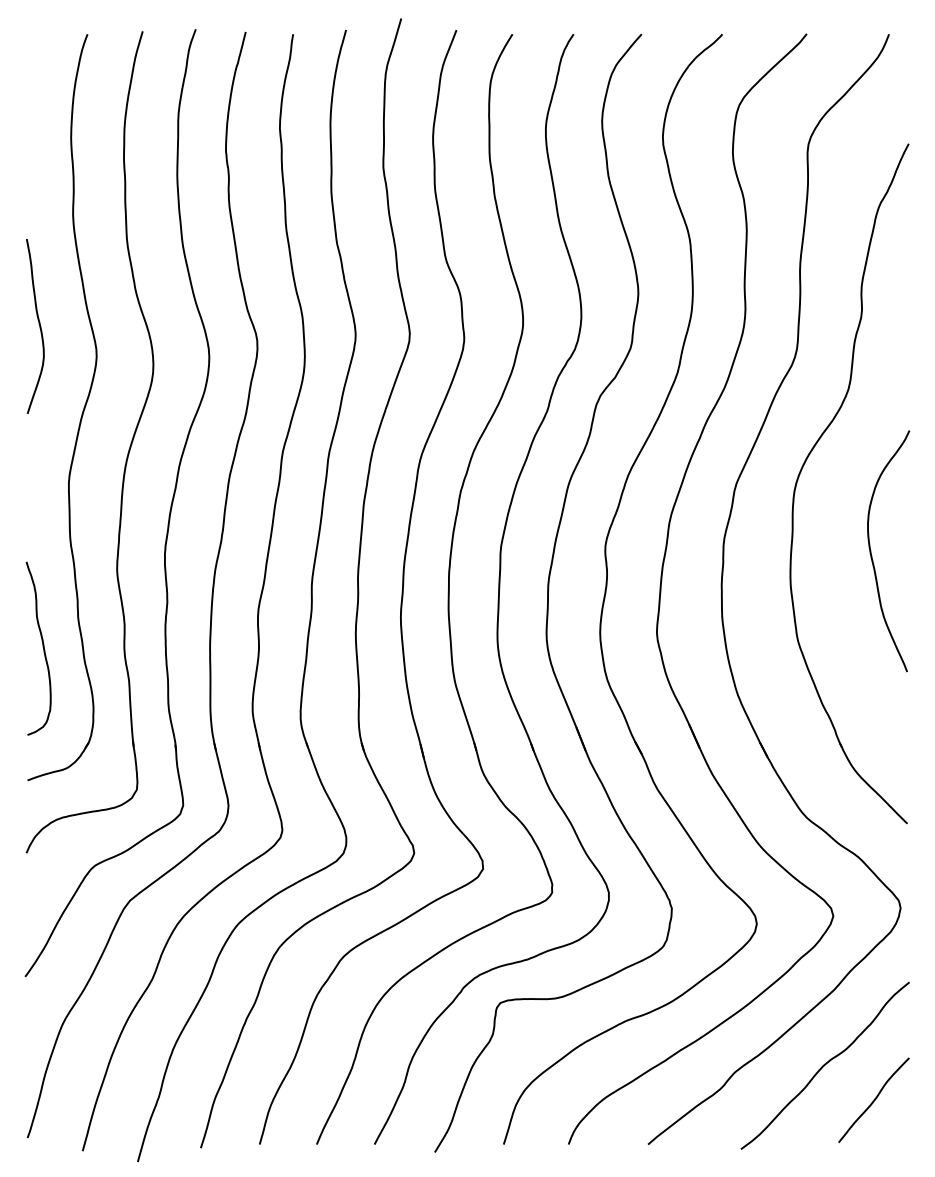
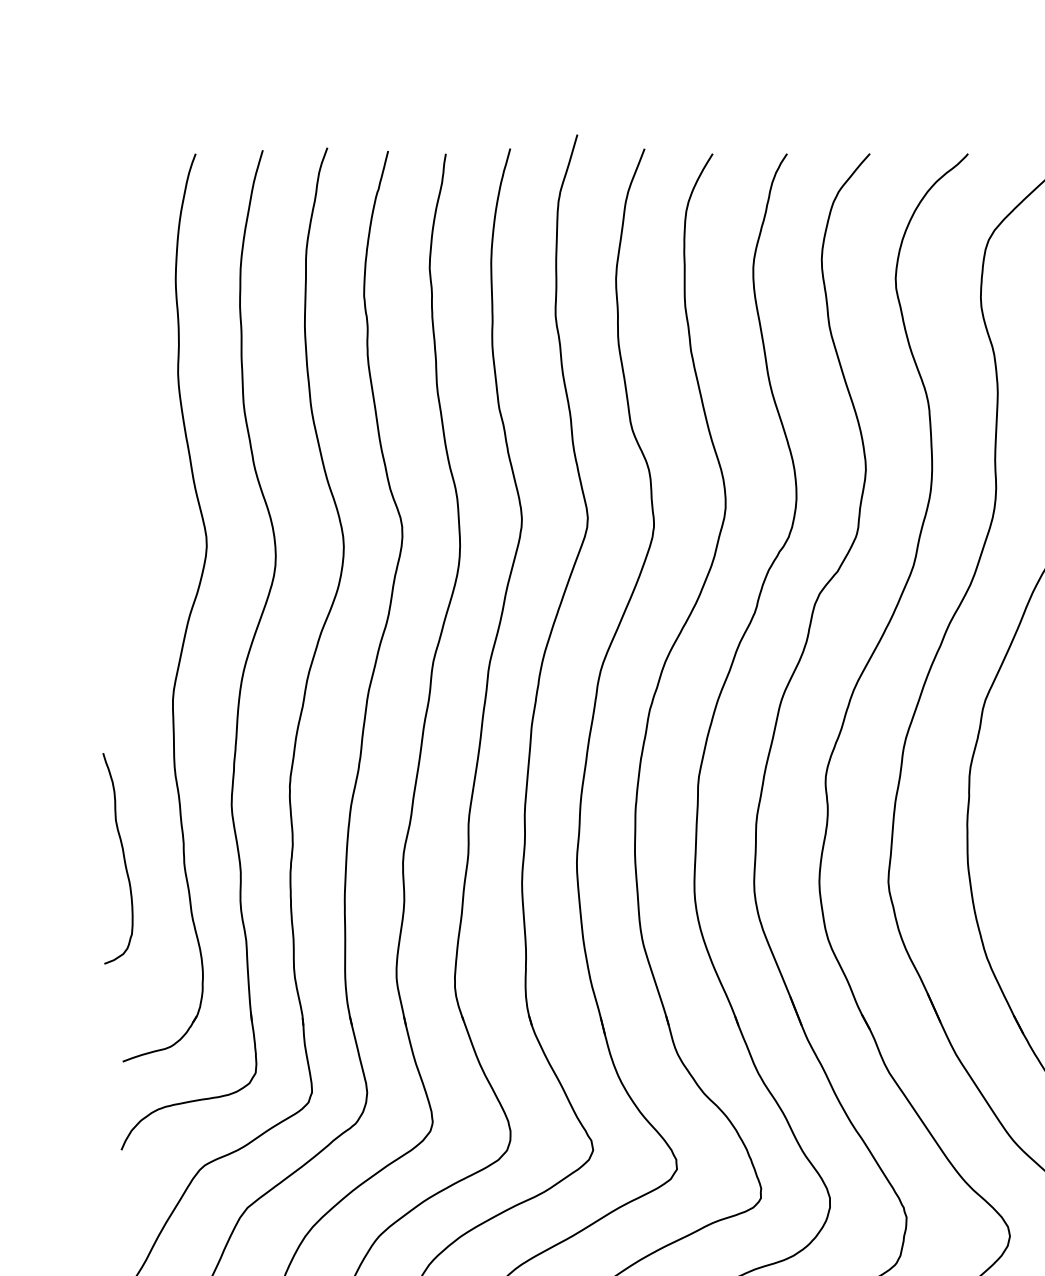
curve: (38, 324) -> (136, 506), removed
curve: (42, 647) -> (122, 857), moved

